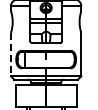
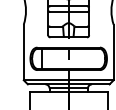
line: (11, 54) -> (24, 52), dashed -> solid

